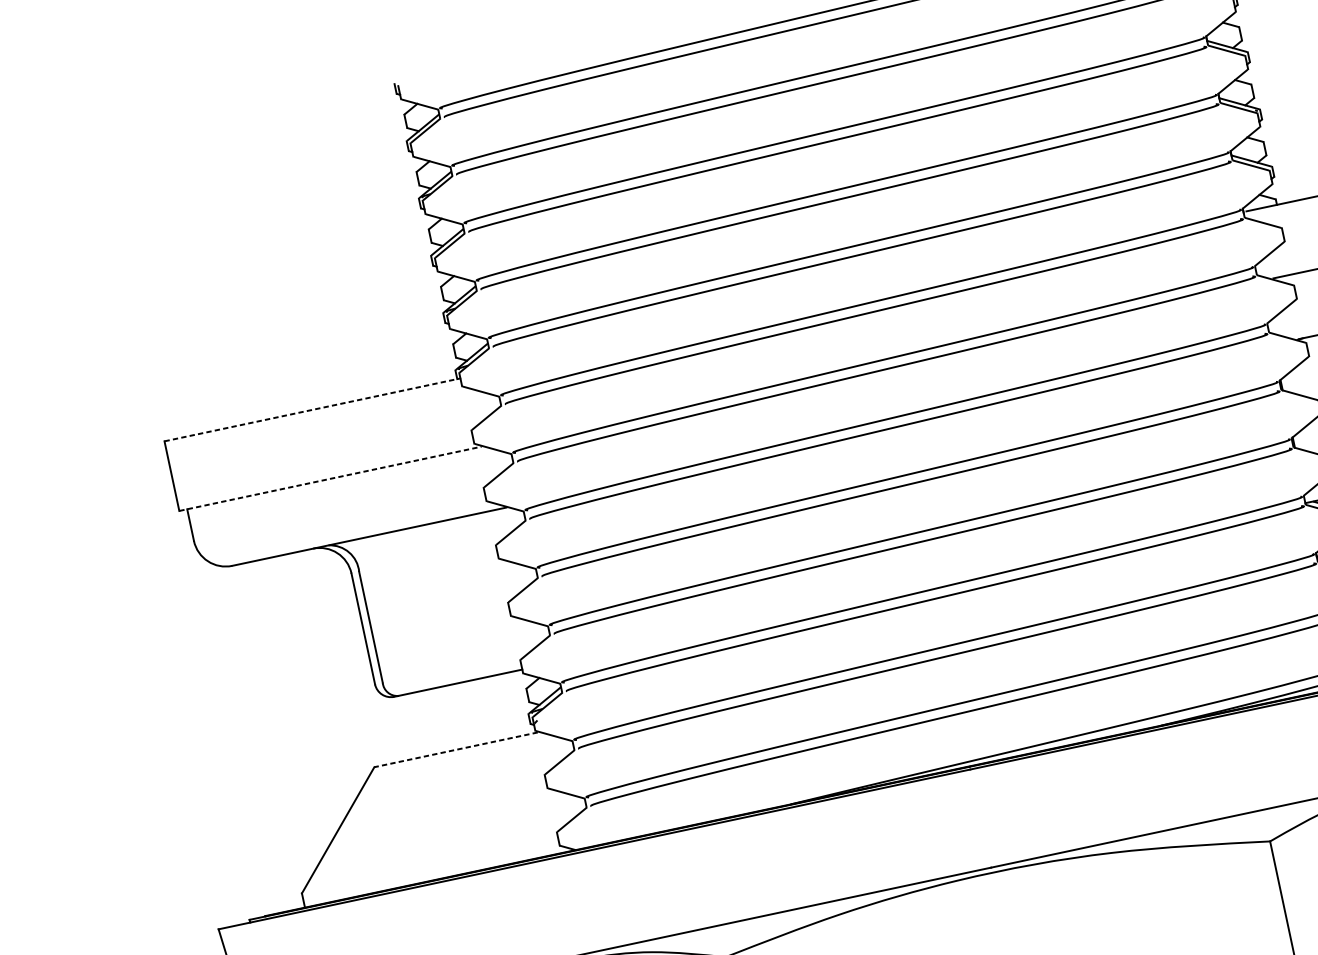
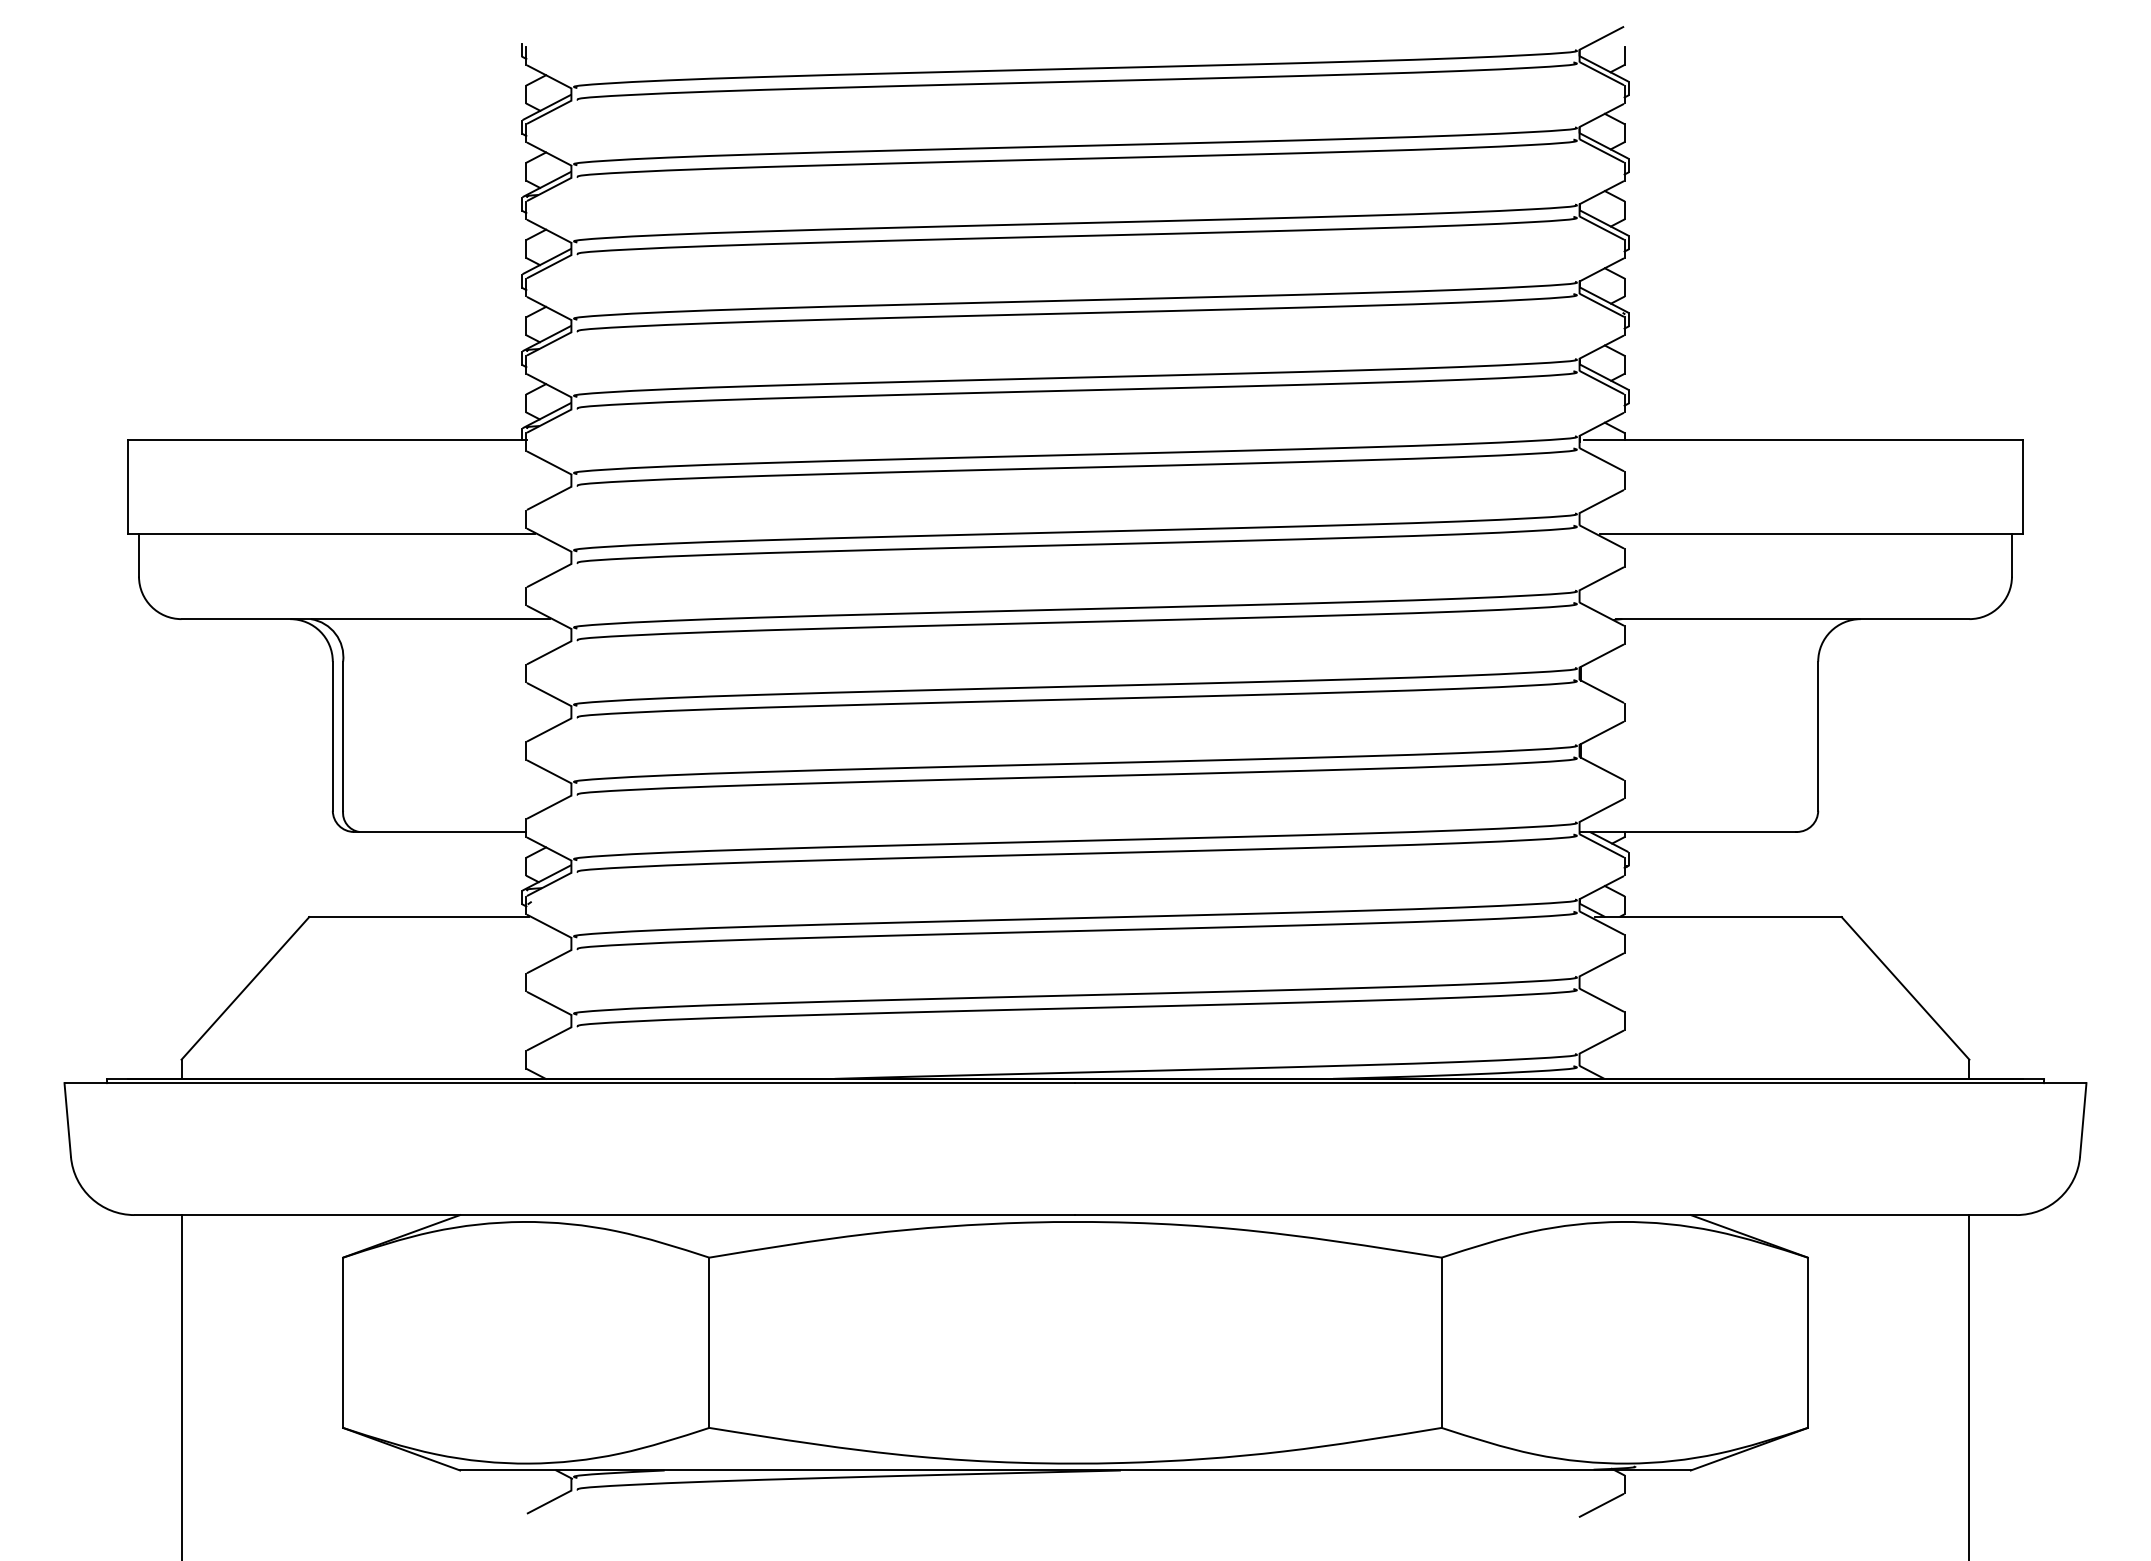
line: (312, 409) -> (327, 440), dashed -> solid
line: (331, 479) -> (332, 534), dashed -> solid
line: (456, 750) -> (419, 917), dashed -> solid

